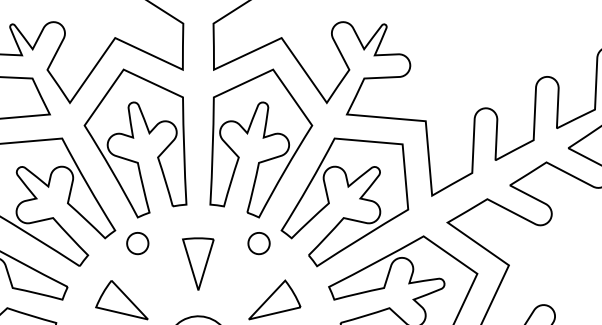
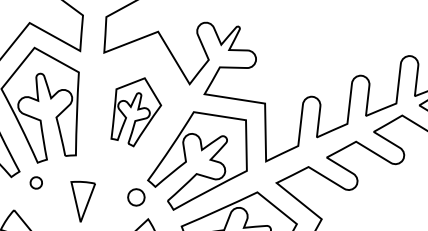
part: (261, 143) -> (137, 112), size x0.6
part: (137, 243) -> (36, 182), size x0.7
part: (258, 243) -> (135, 197), moved

